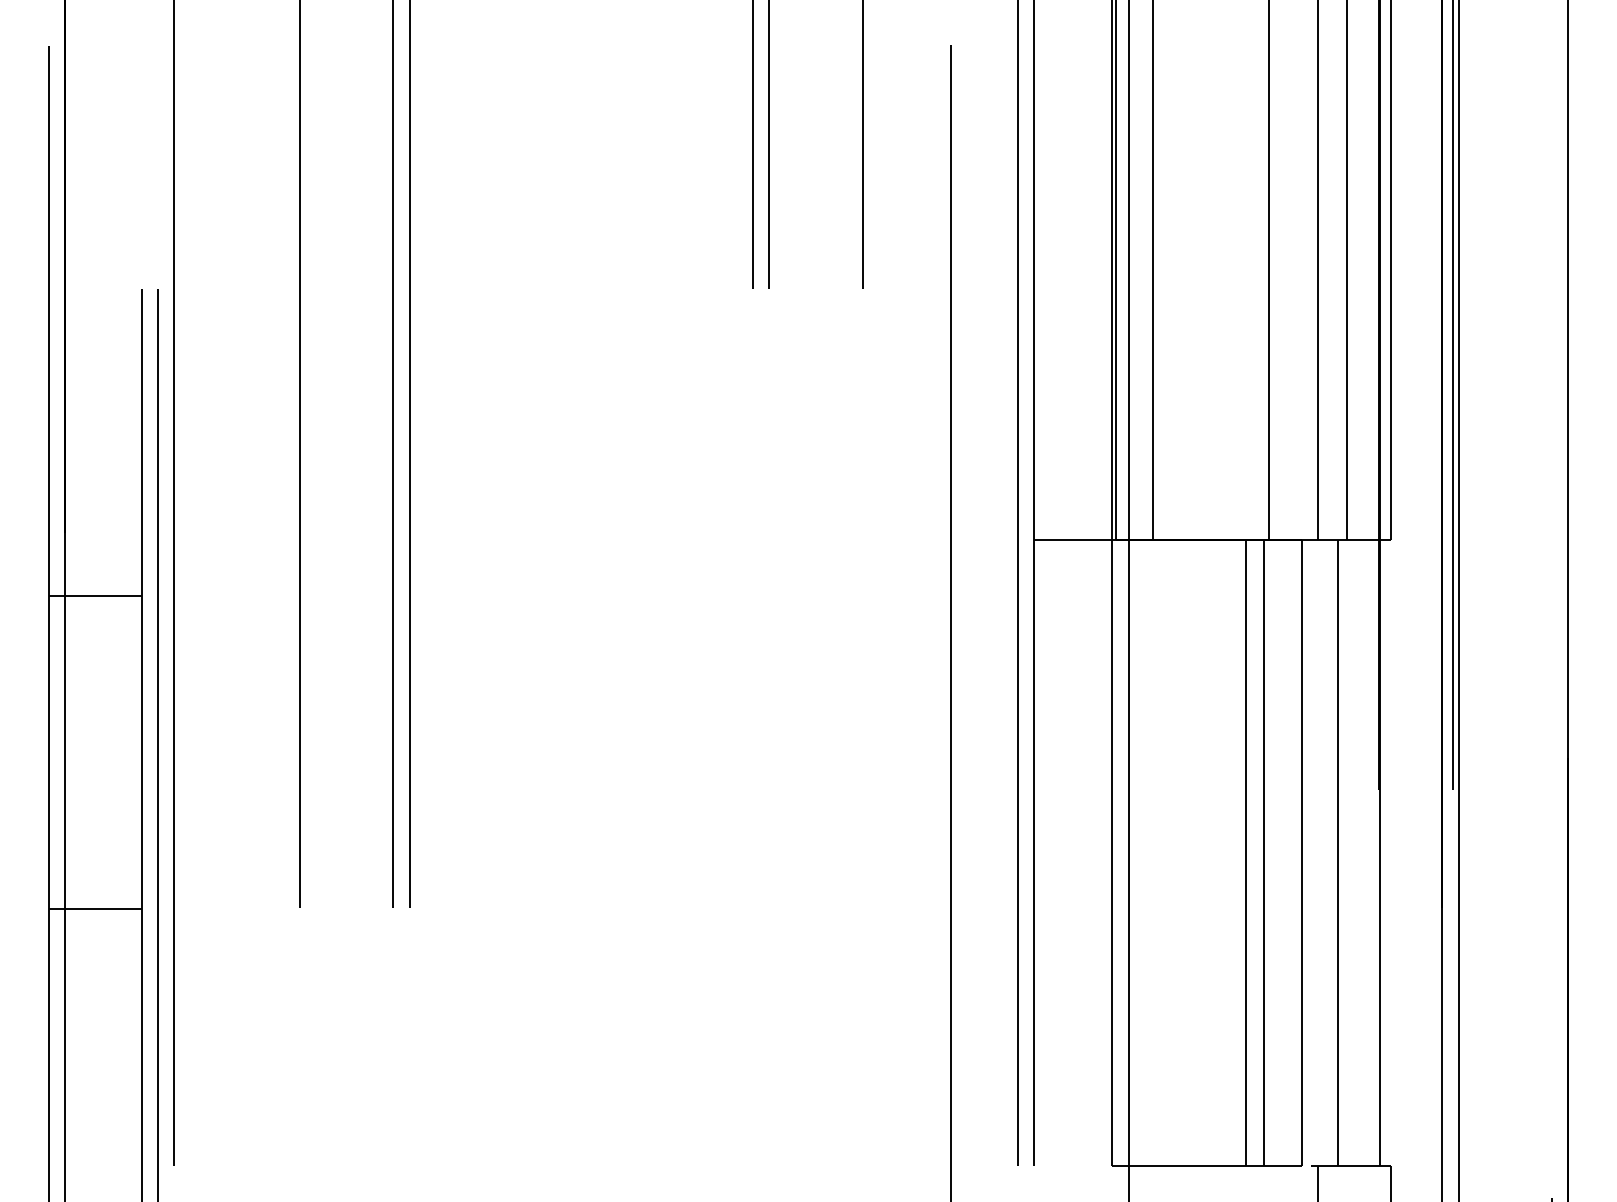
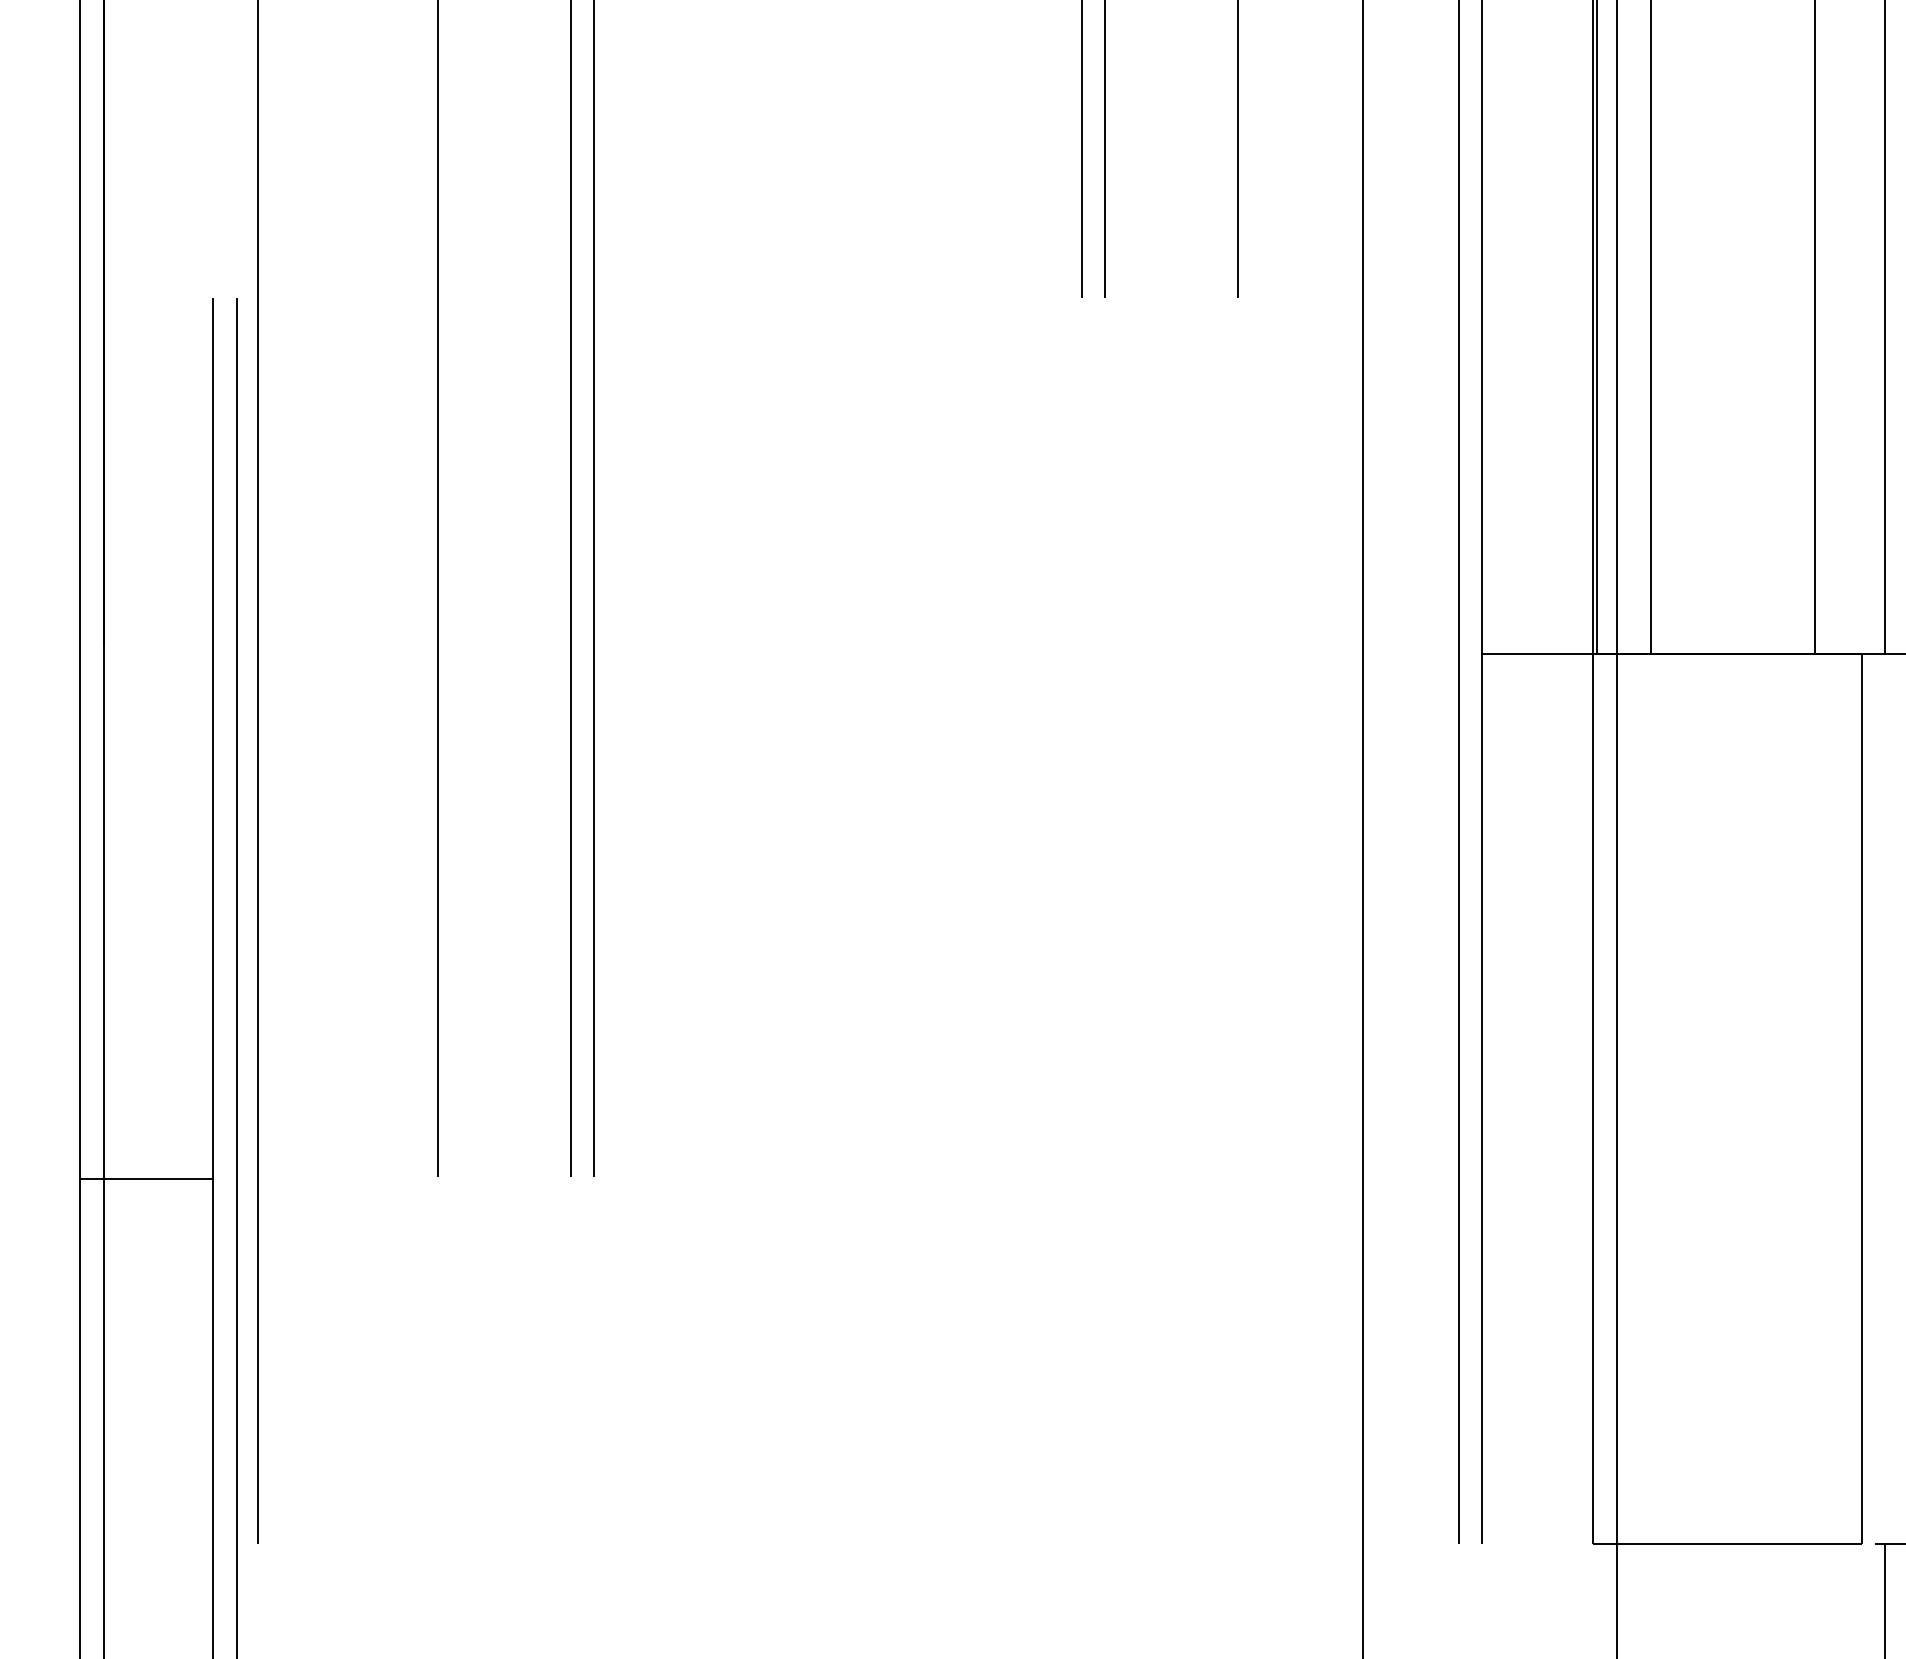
line: (95, 595) -> (147, 733), removed
line: (1246, 852) -> (1783, 1098), removed
line: (1264, 852) -> (1808, 1098), removed

